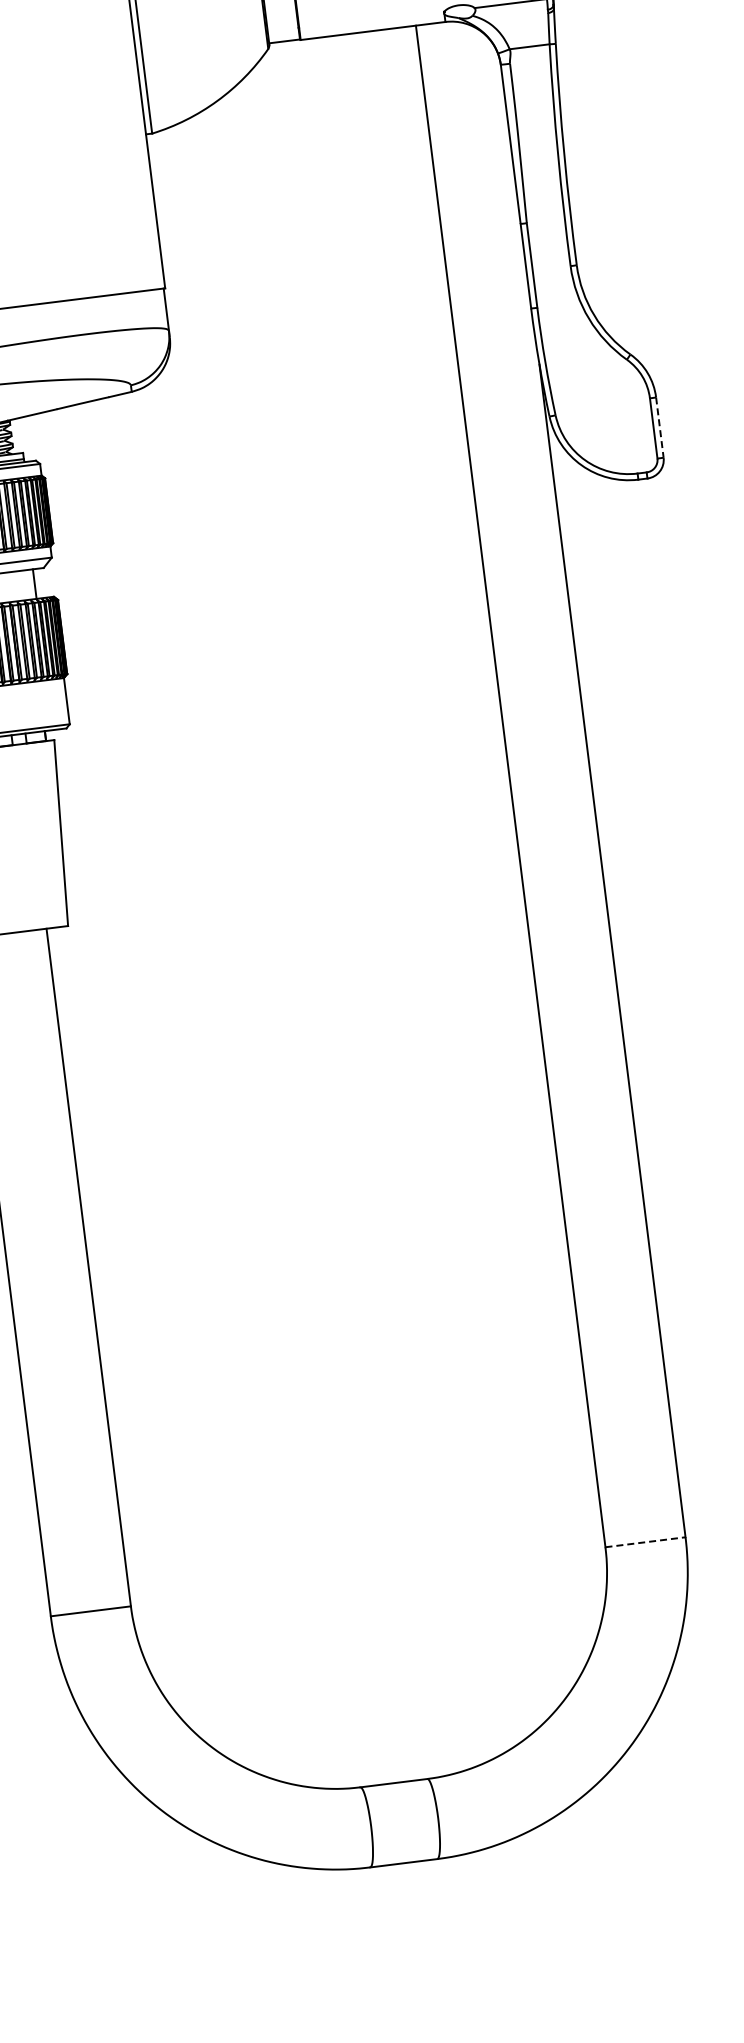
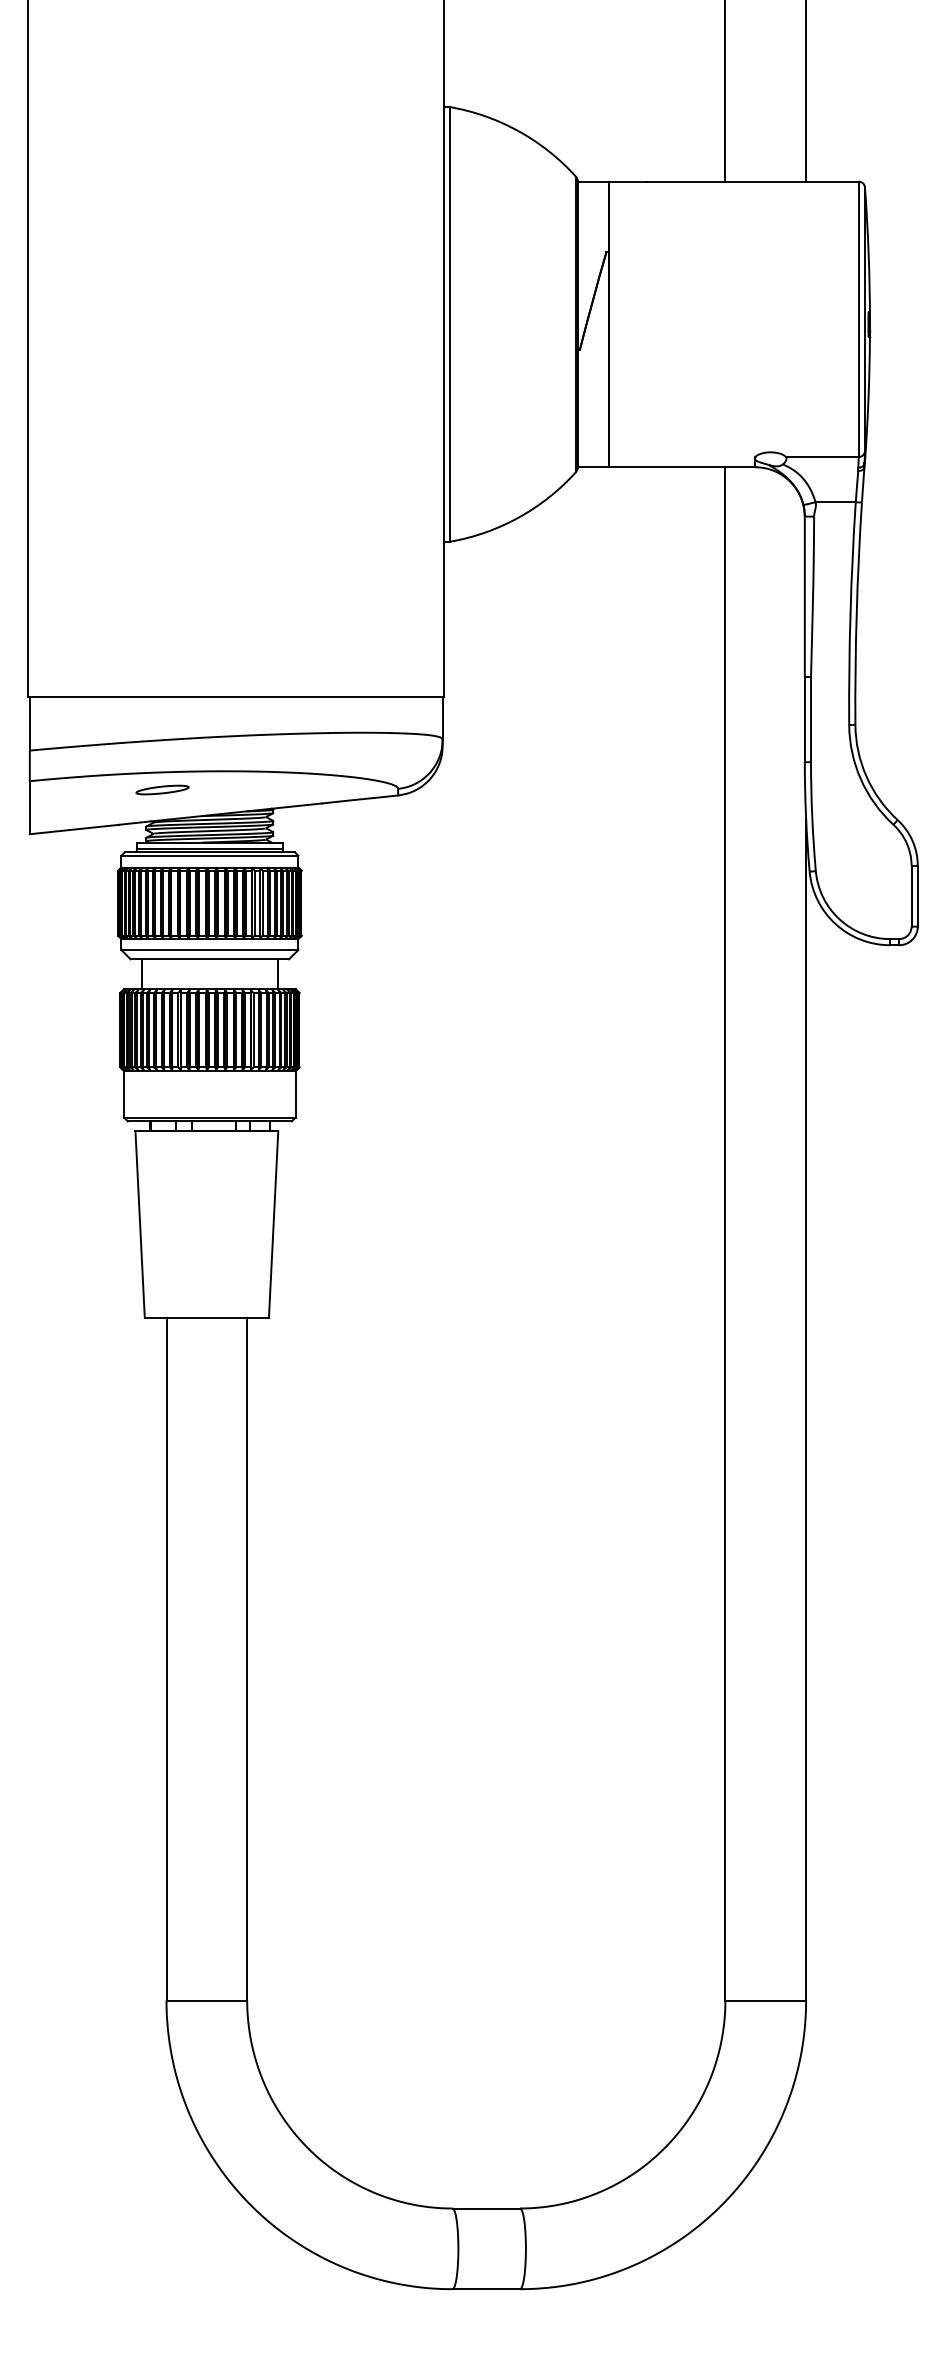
line: (659, 427) -> (917, 896), dashed -> solid
line: (646, 1542) -> (766, 2000), dashed -> solid

